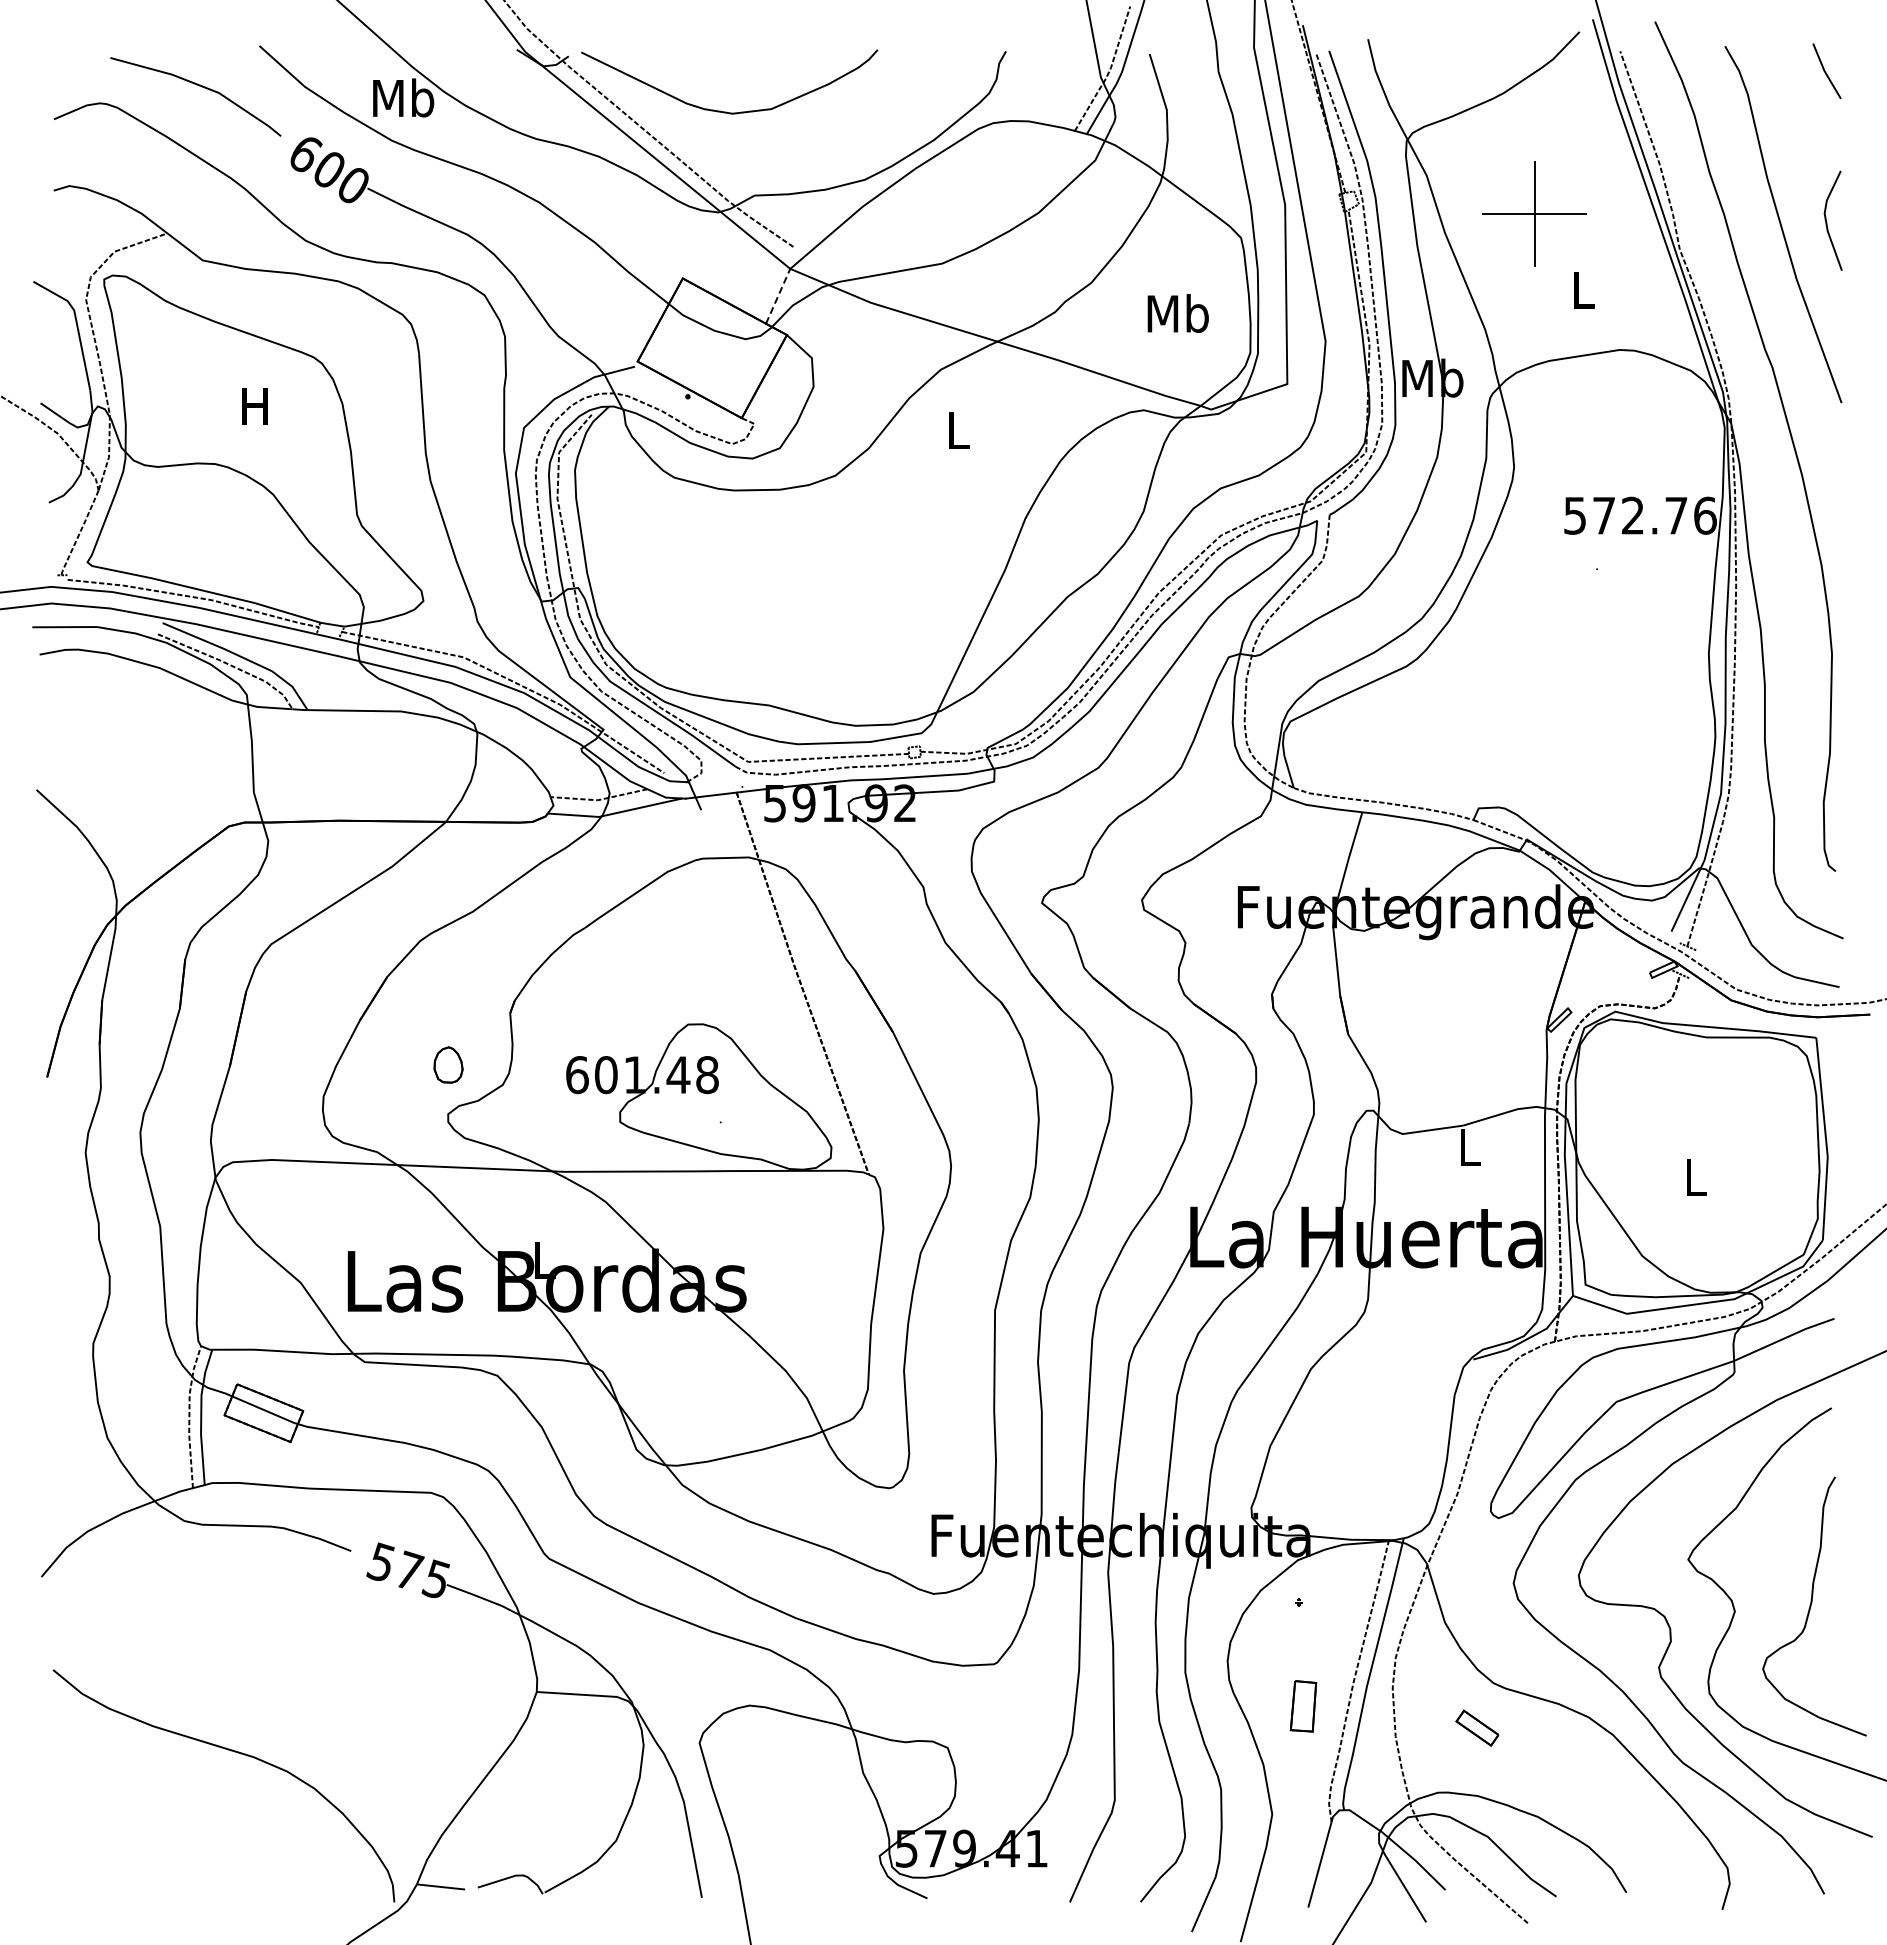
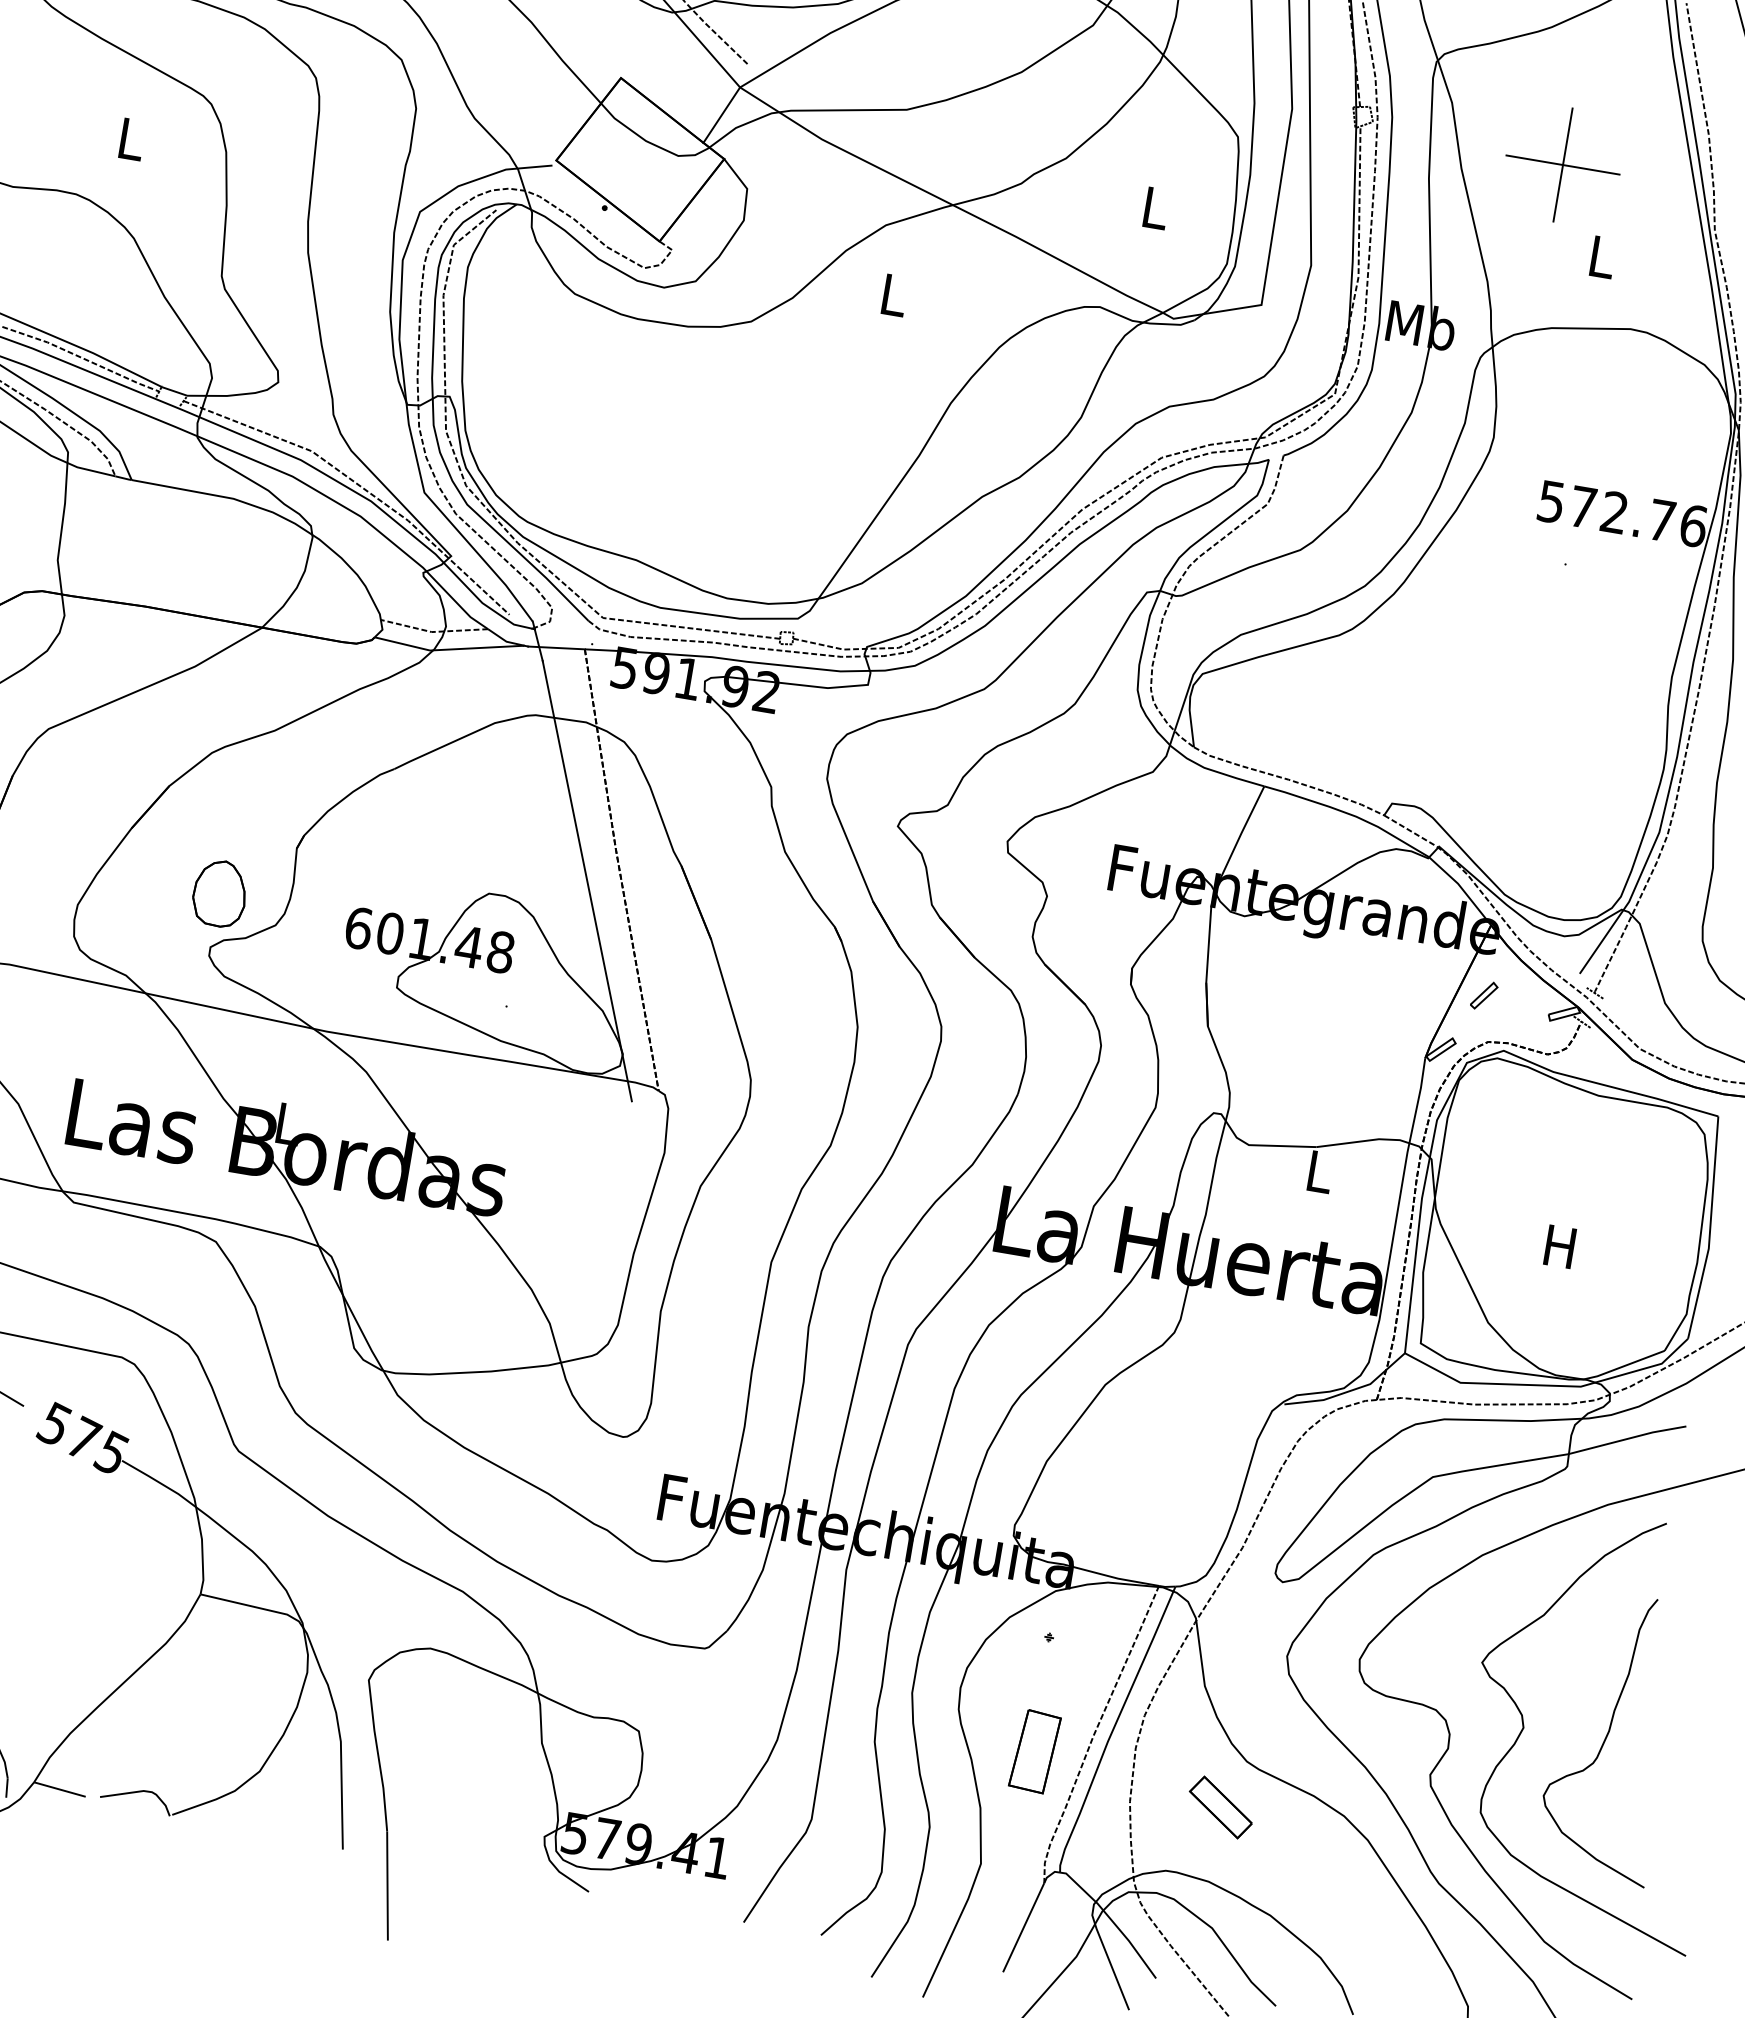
line: (778, 296) -> (722, 115), dashed -> solid
text: (1177, 313) -> (1154, 207), Mb -> L
text: (254, 406) -> (129, 138), H -> L
part: (1589, 965) -> (1484, 995), added
line: (773, 998) -> (587, 880), added
part: (448, 1064) -> (220, 892), size x1.67
text: (1694, 1177) -> (1559, 1246), L -> H
part: (1303, 1706) -> (1034, 1751), size x1.43
part: (1477, 1728) -> (1220, 1807), size x1.43

